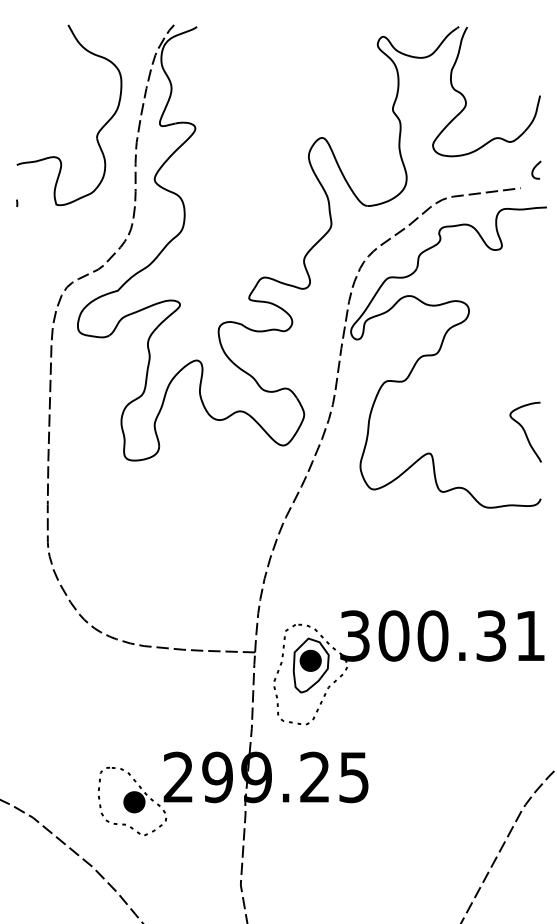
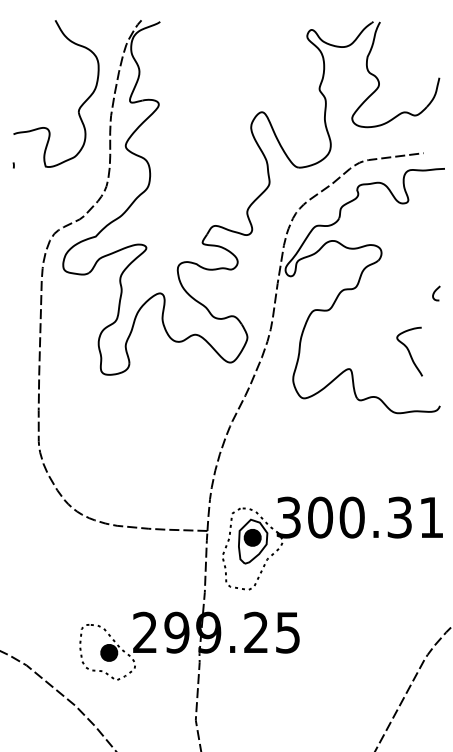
curve: (535, 168) -> (435, 292), moved
curve: (525, 431) -> (409, 351), moved

